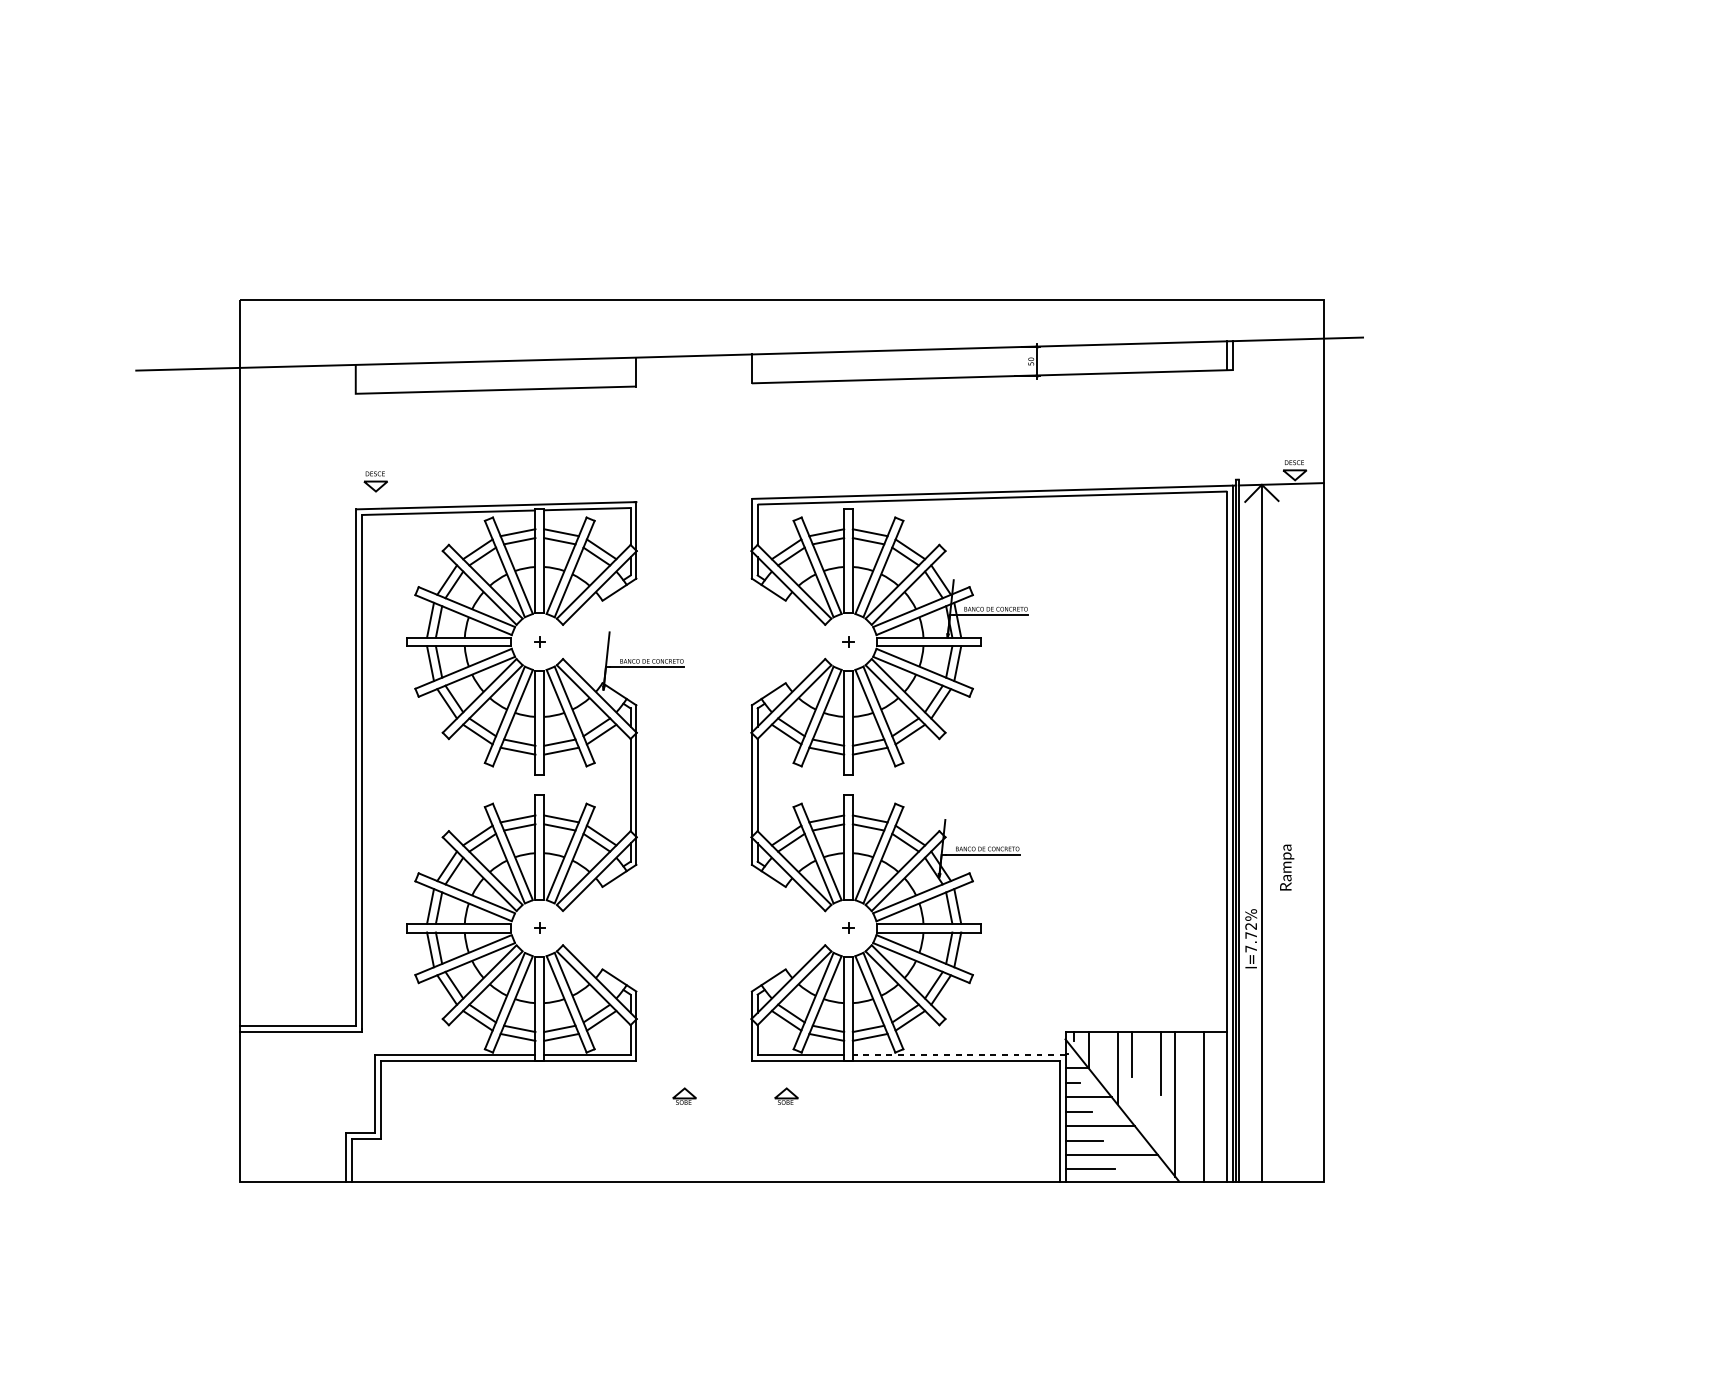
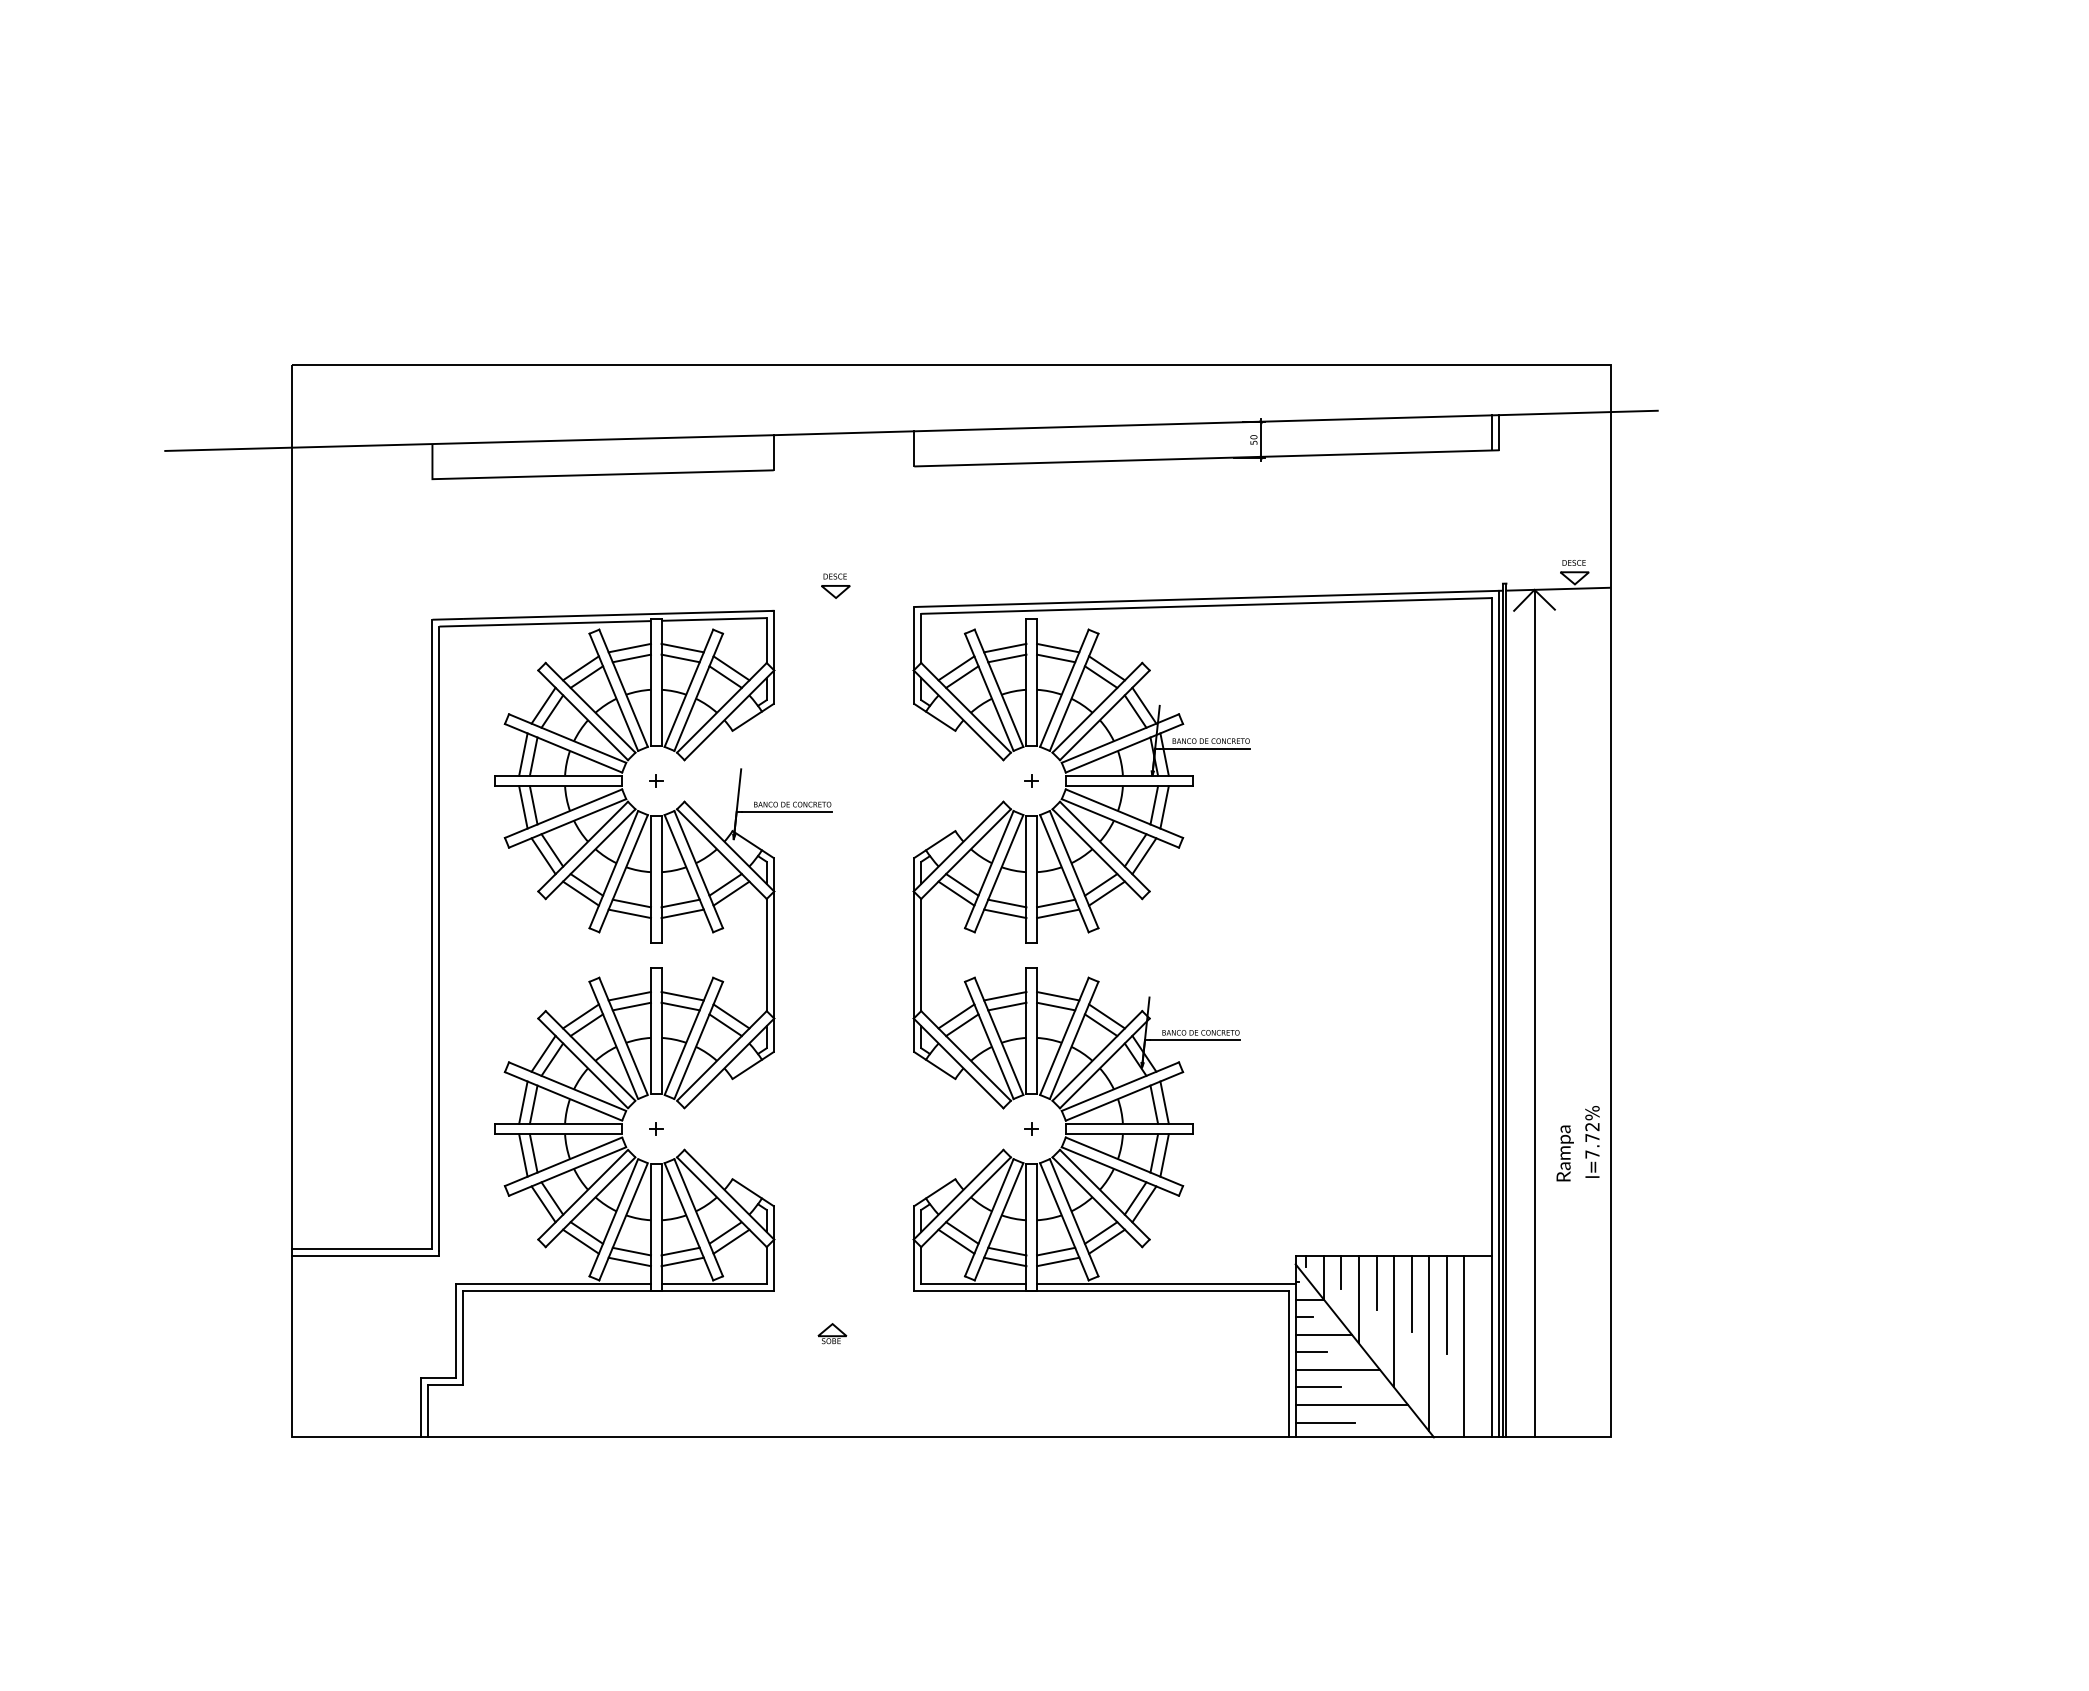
part: (375, 481) -> (835, 585), moved
text: (1286, 867) -> (1564, 1153), moved
text: (1251, 938) -> (1592, 1141), moved
line: (1103, 1045) -> (1341, 1271), added
line: (958, 1055) -> (1165, 1283), dashed -> solid
line: (1189, 1072) -> (1446, 1304), added
line: (1146, 1086) -> (1394, 1321), added
part: (786, 1096) -> (956, 1333), removed

